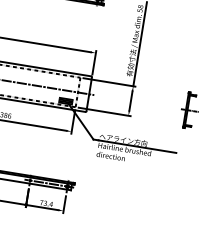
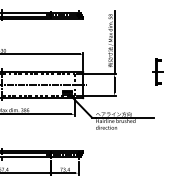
part: (188, 109) -> (157, 71), moved

